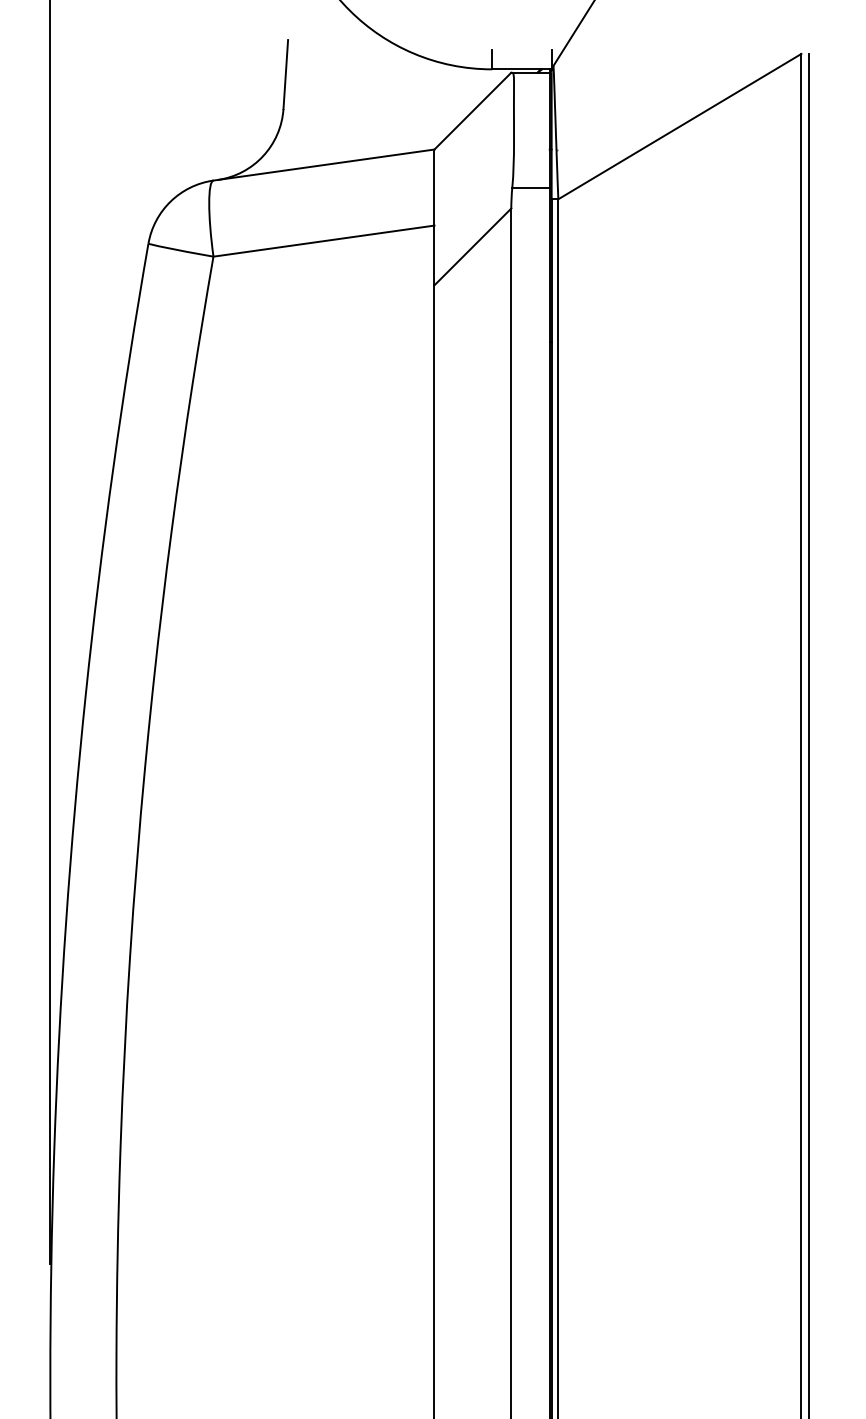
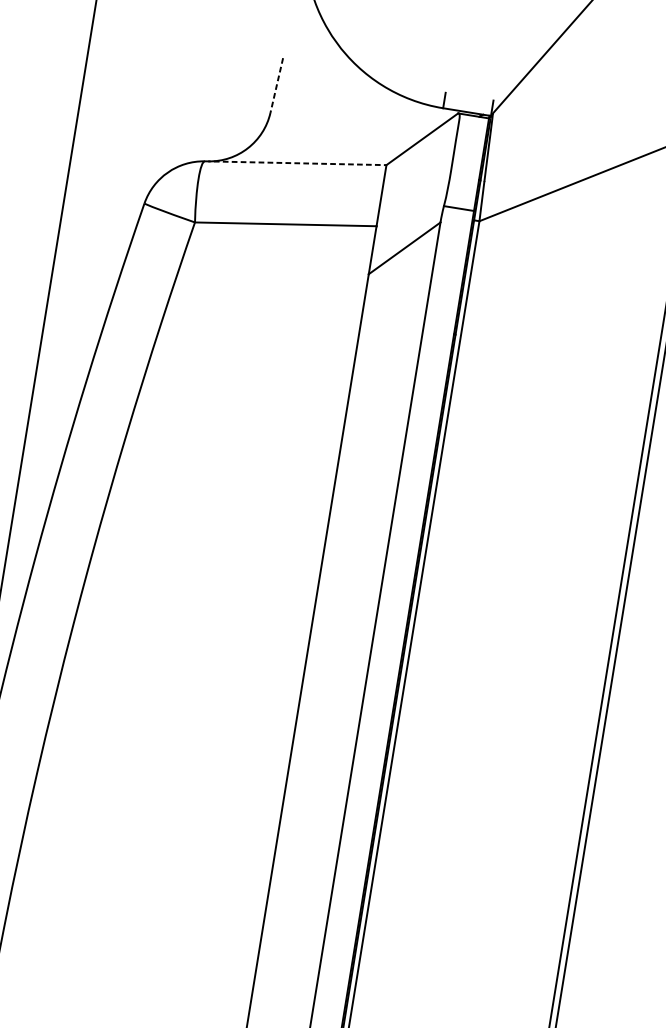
line: (285, 74) -> (276, 85), solid -> dashed
line: (323, 165) -> (295, 163), solid -> dashed

